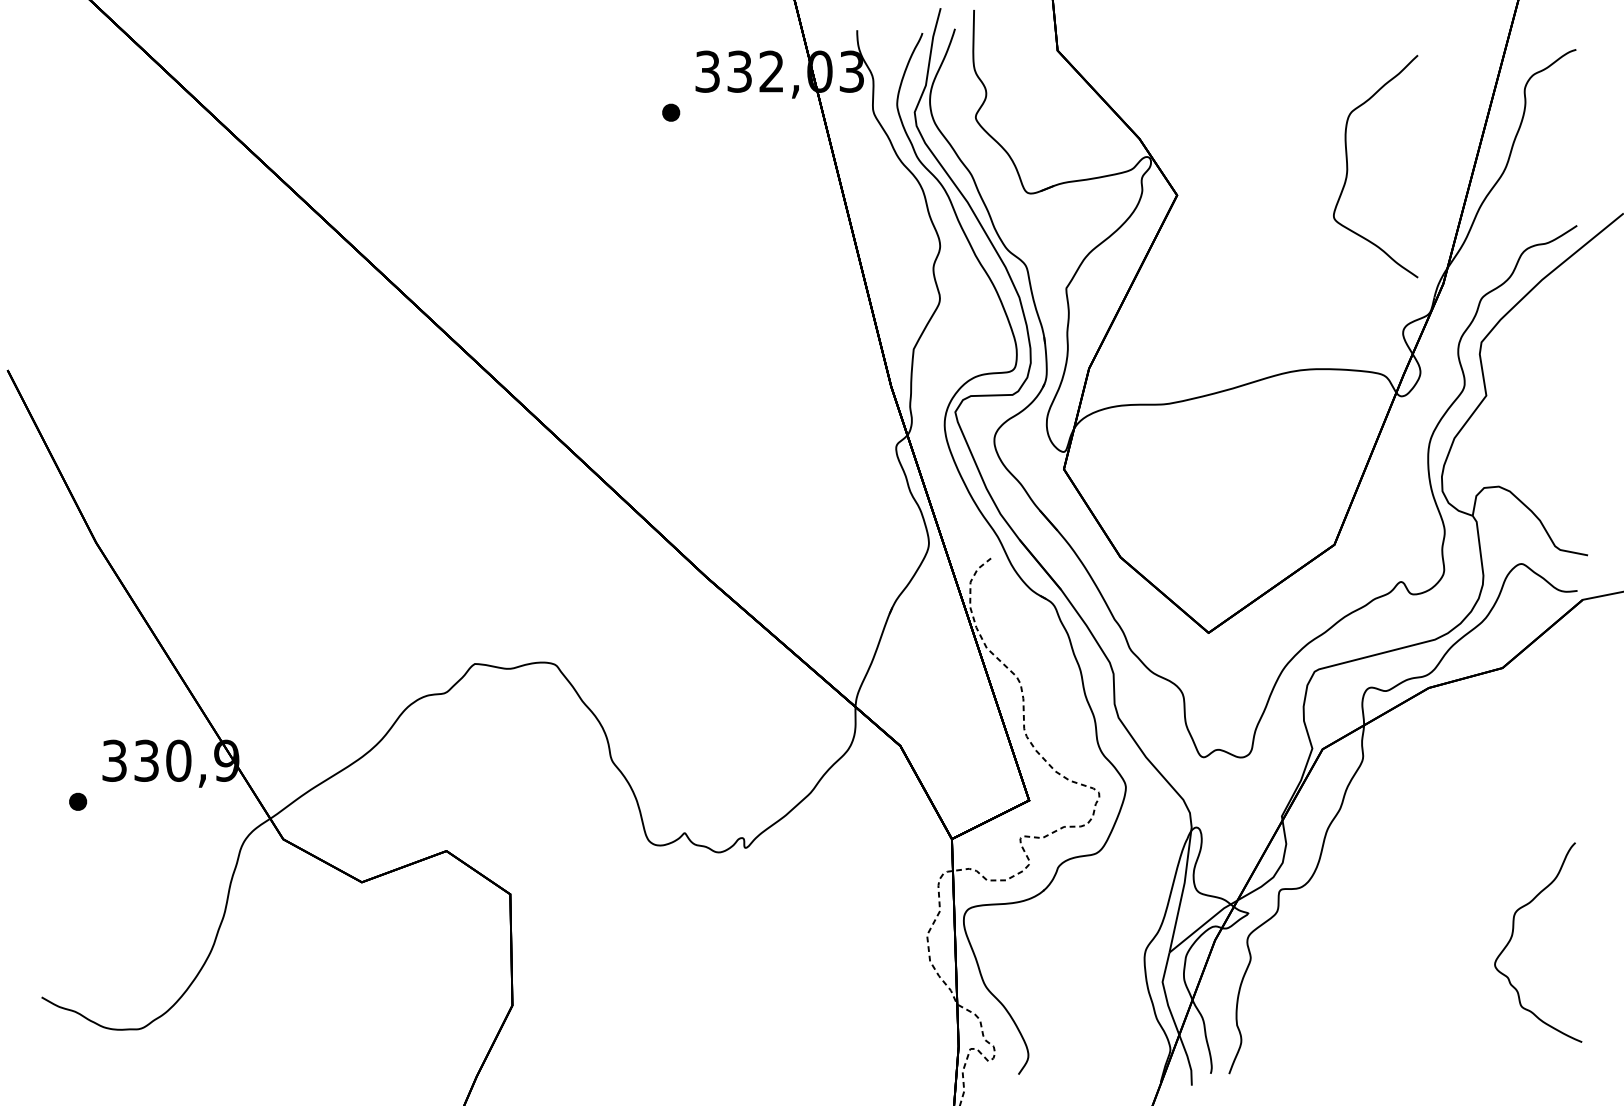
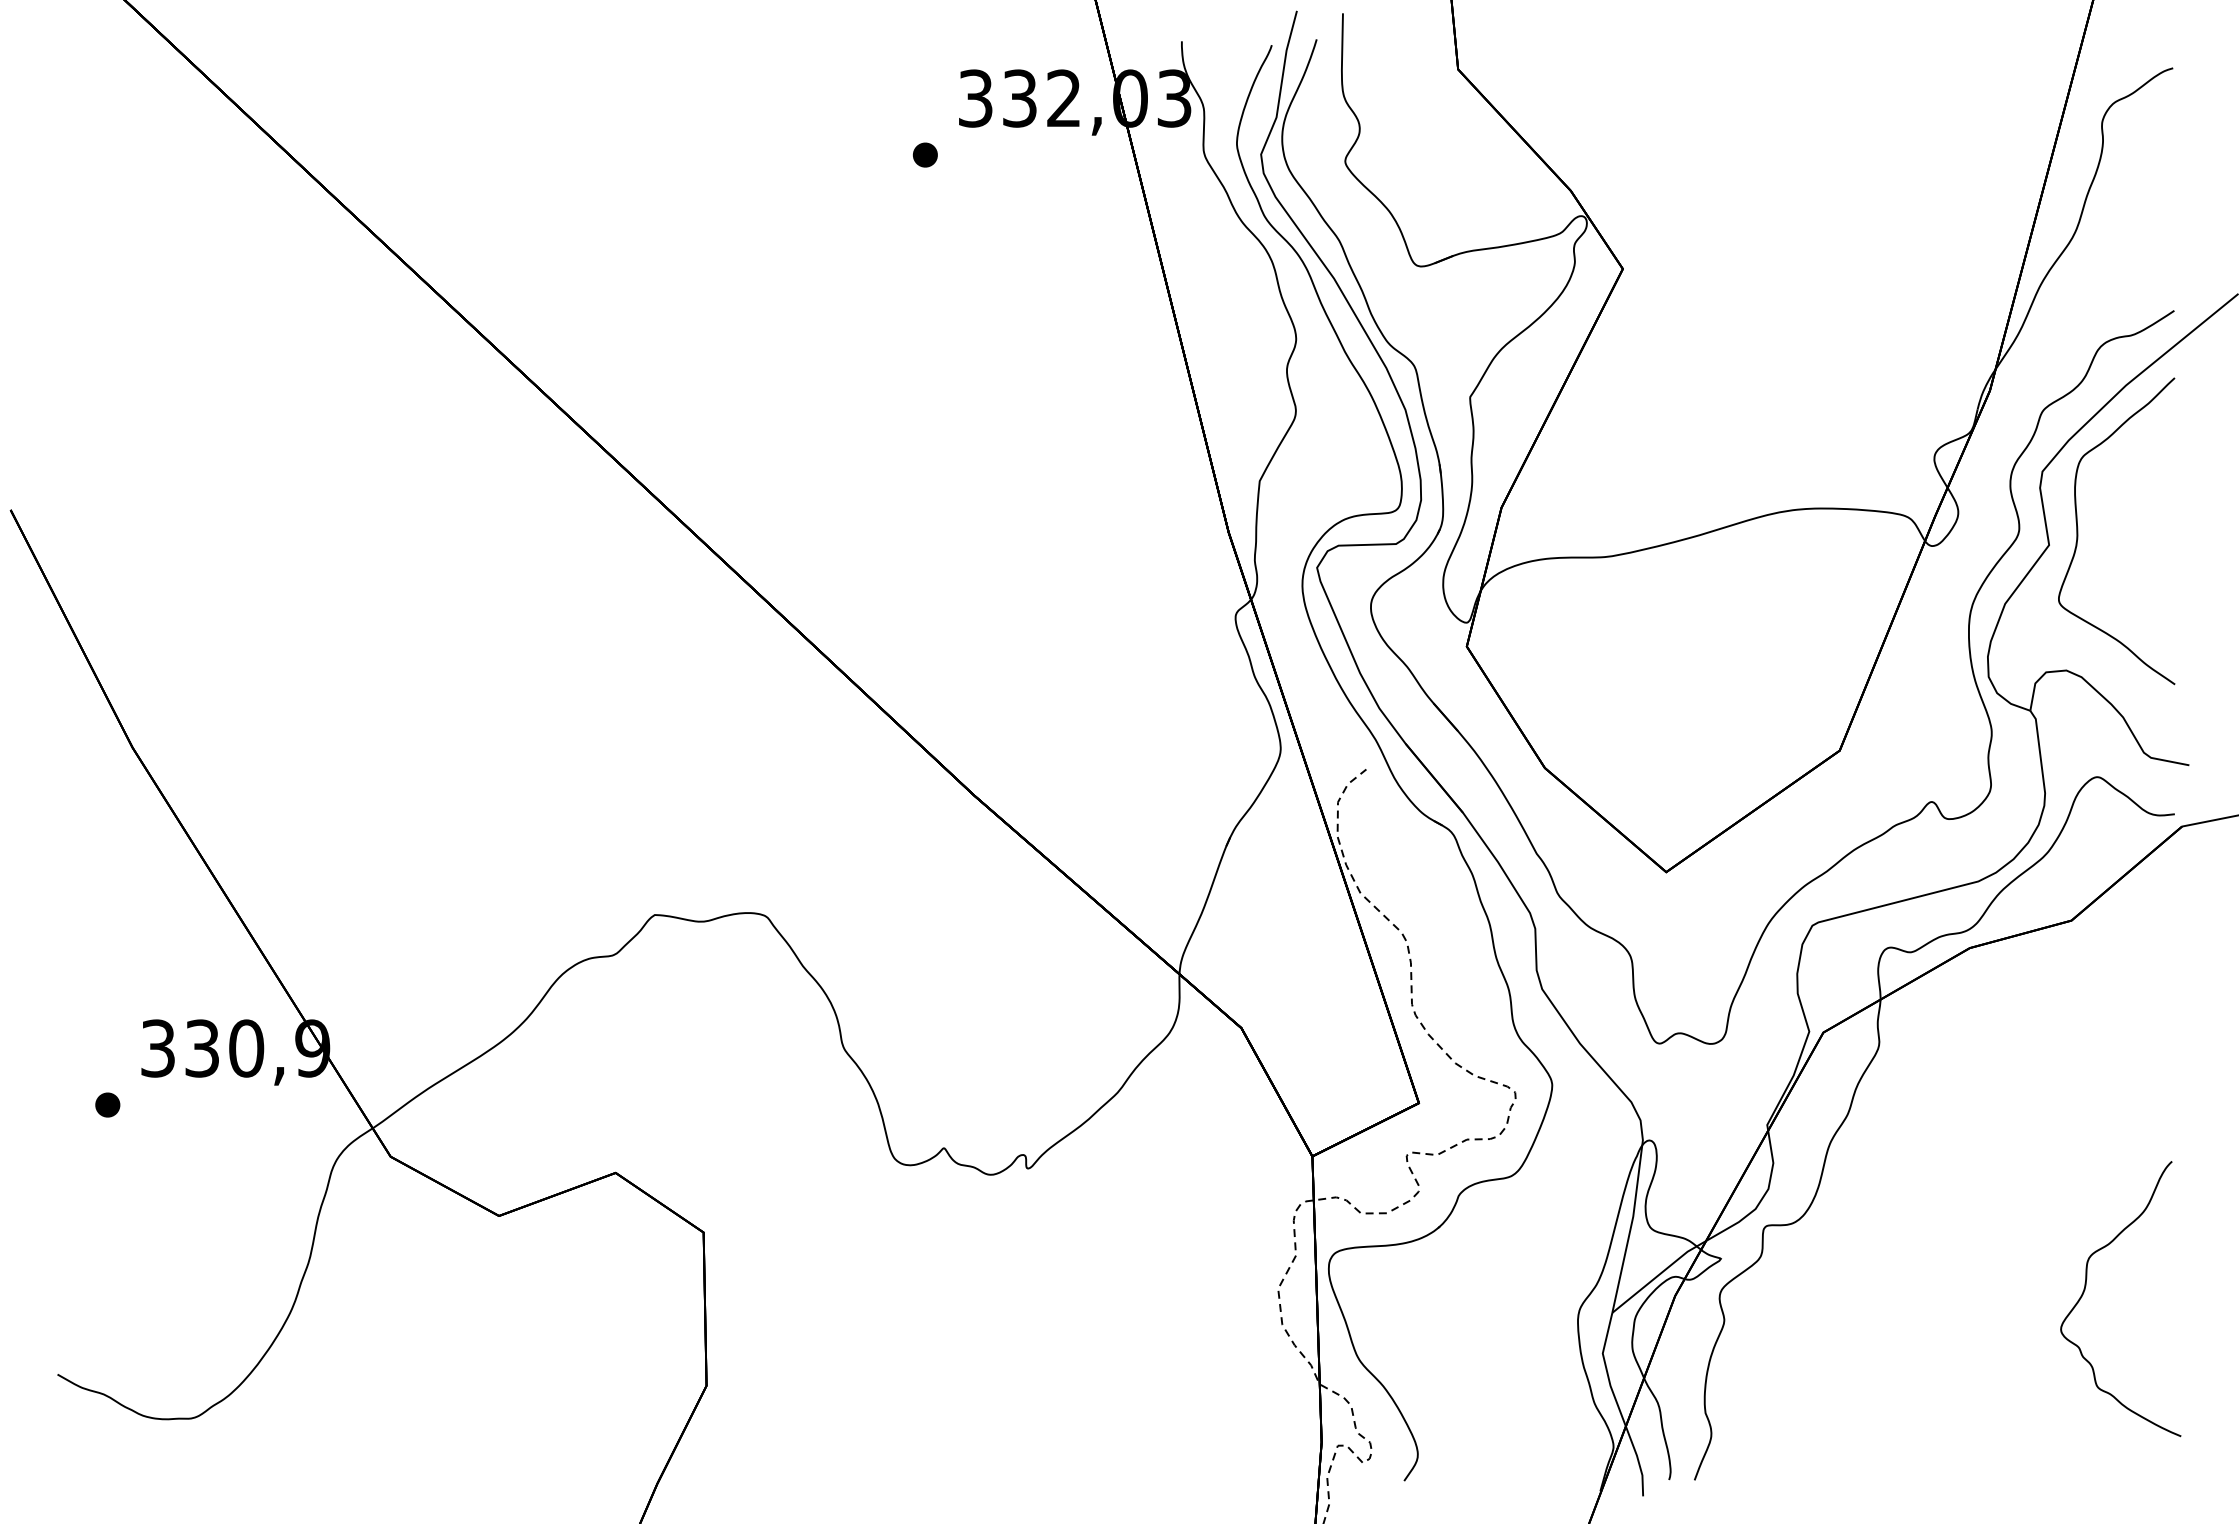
curve: (1348, 166) -> (2078, 531), moved

